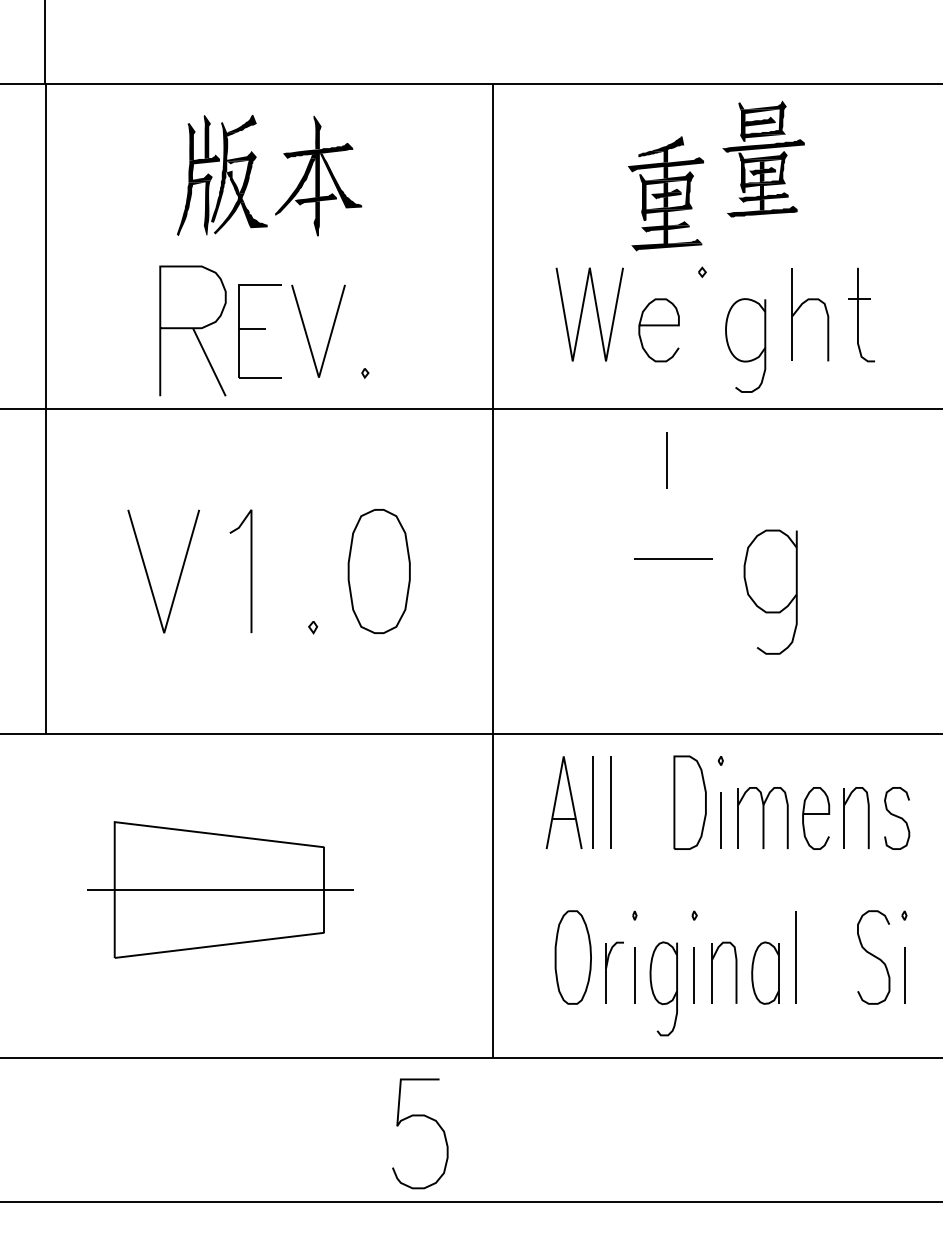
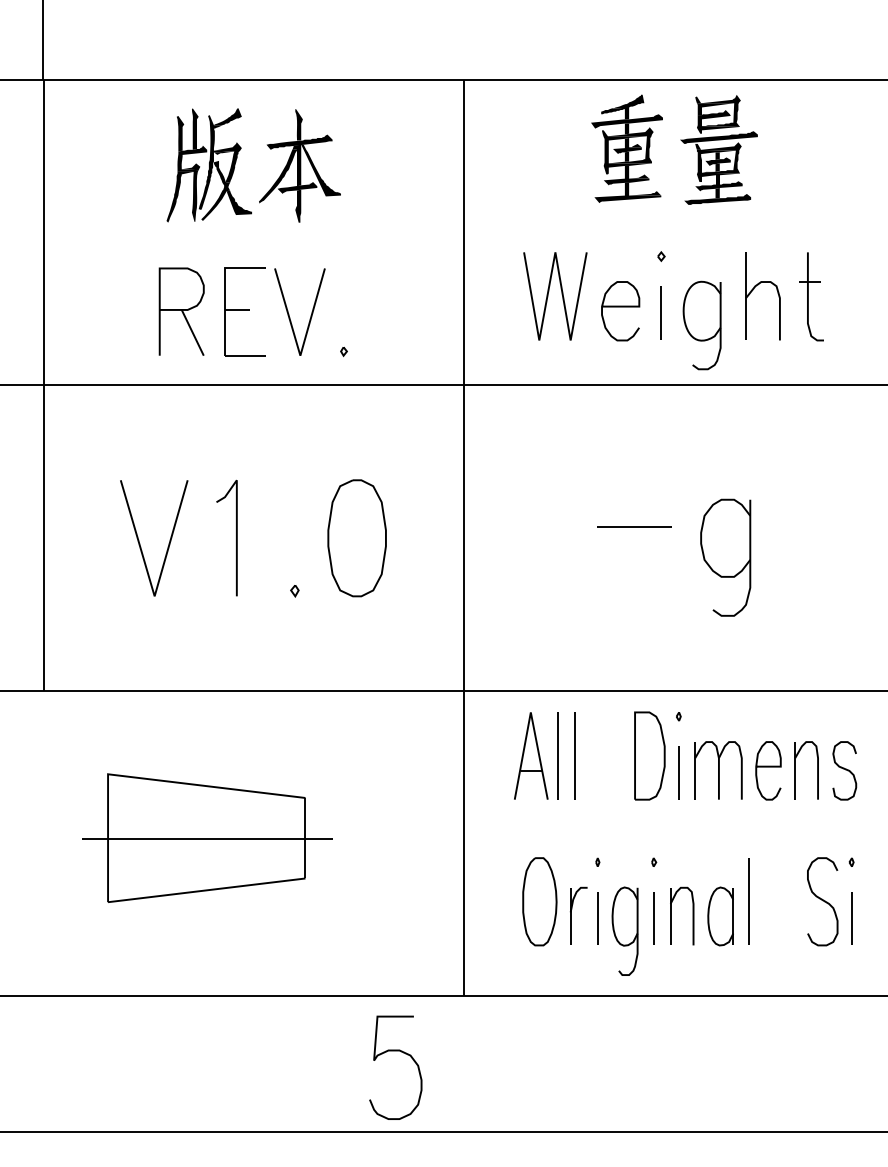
part: (665, 193) -> (626, 148), moved
part: (192, 330) -> (181, 311), size x0.71
line: (666, 460) -> (660, 313), moved

